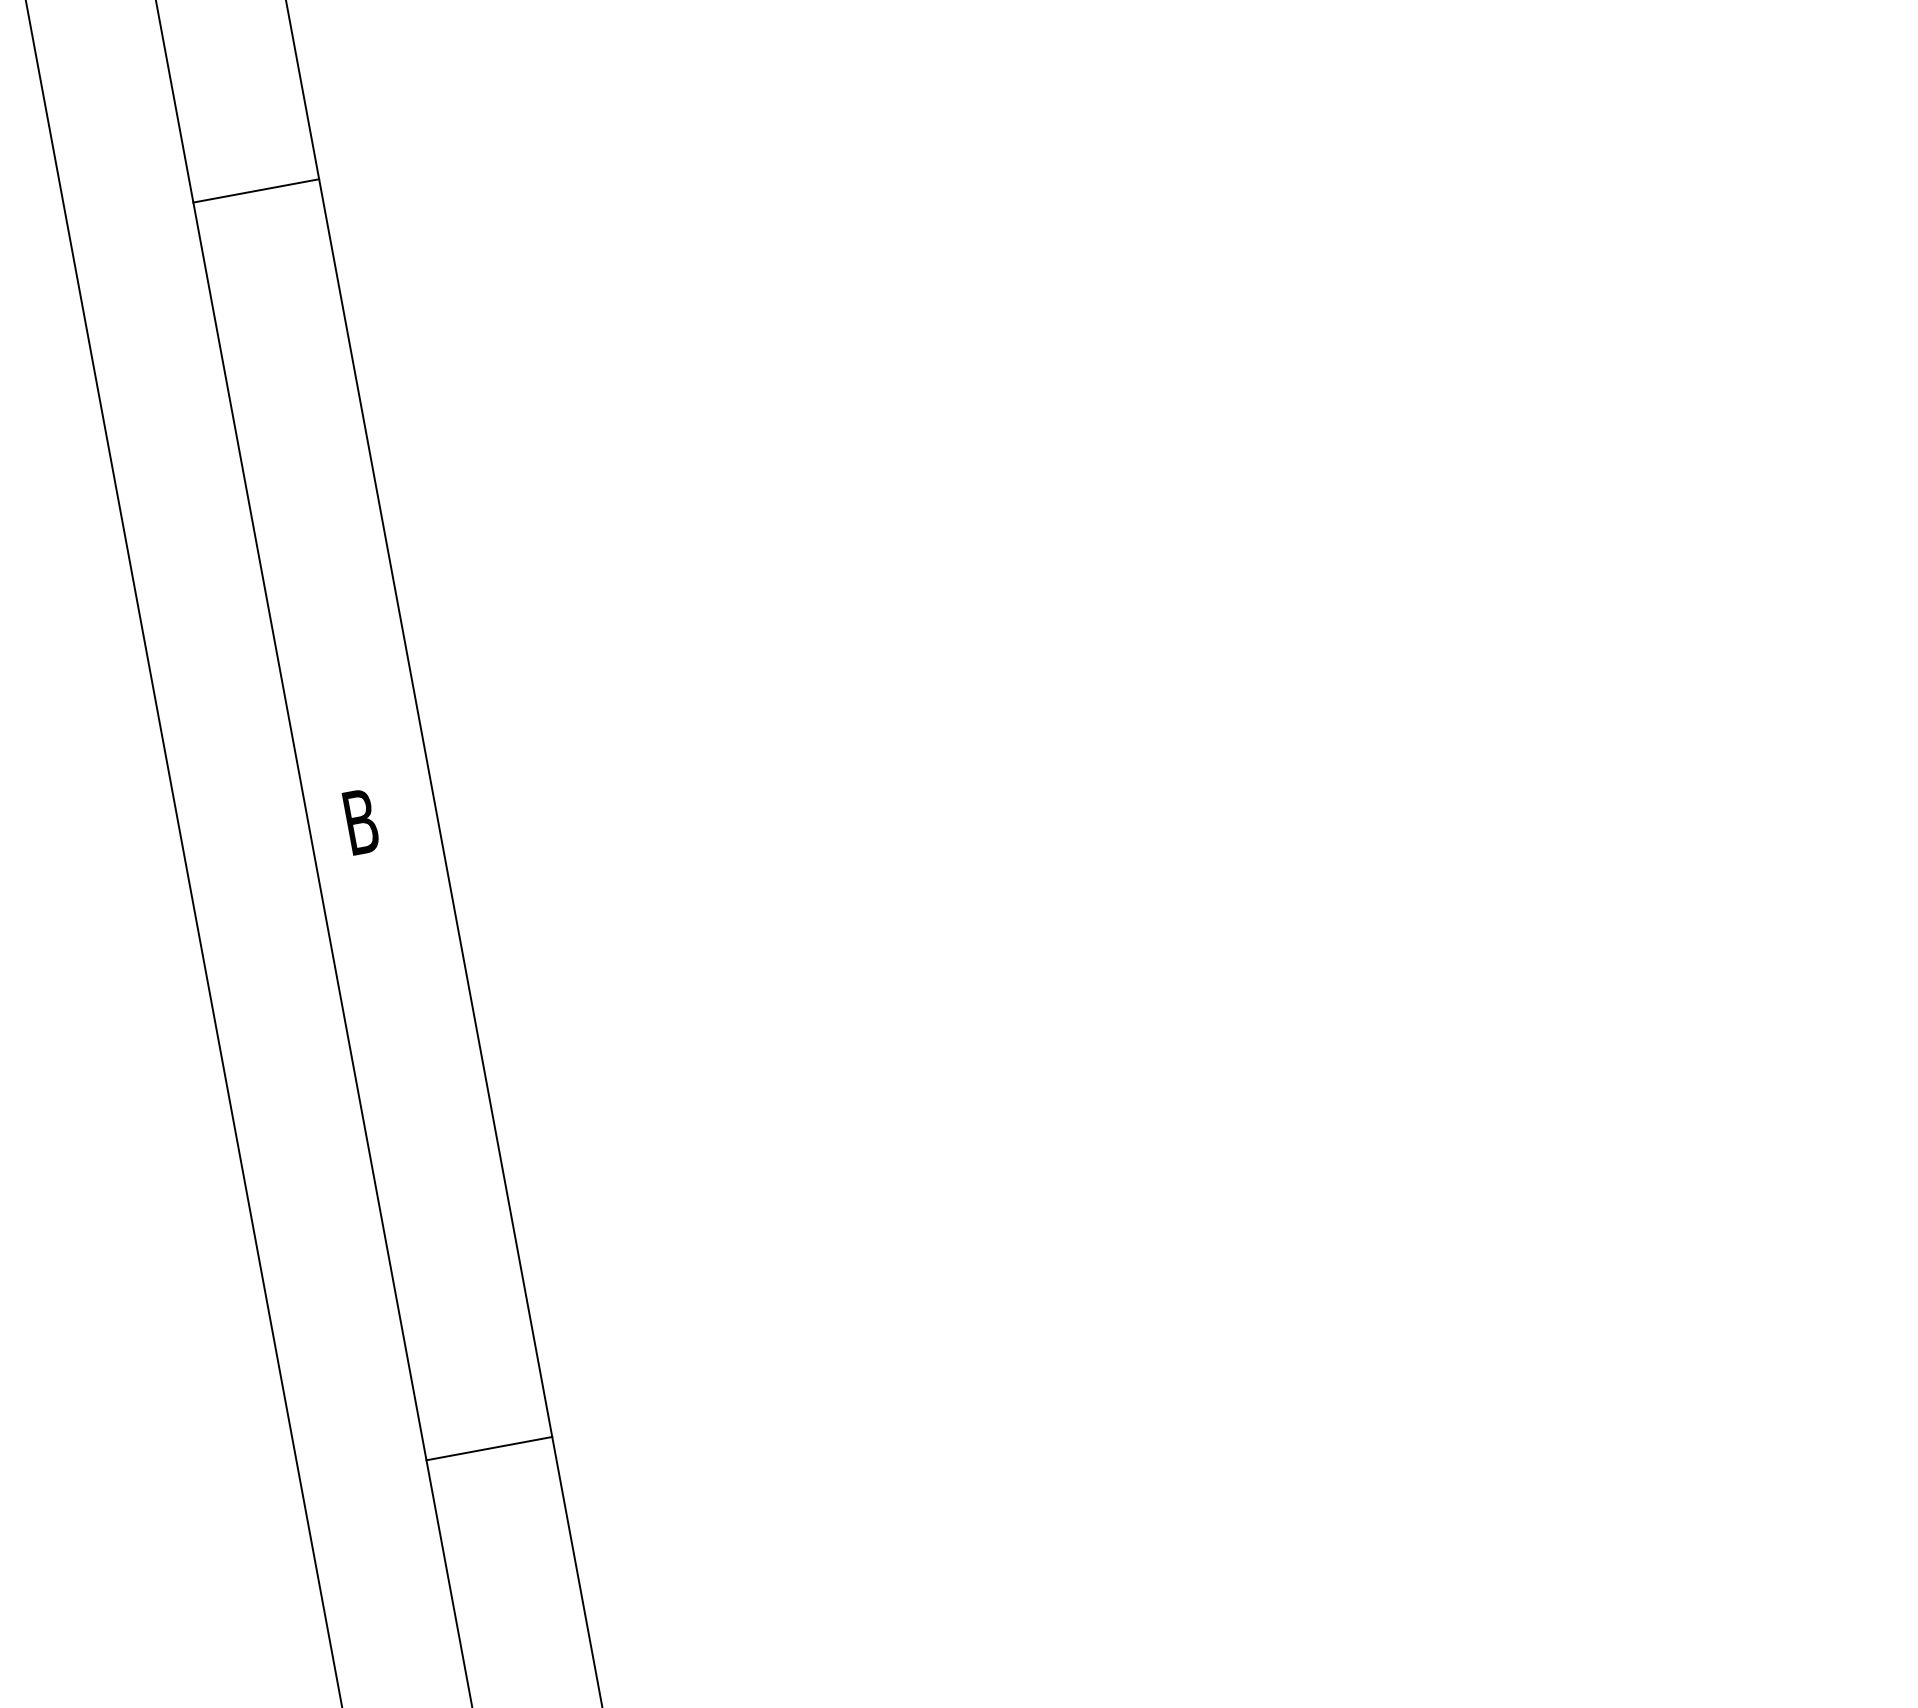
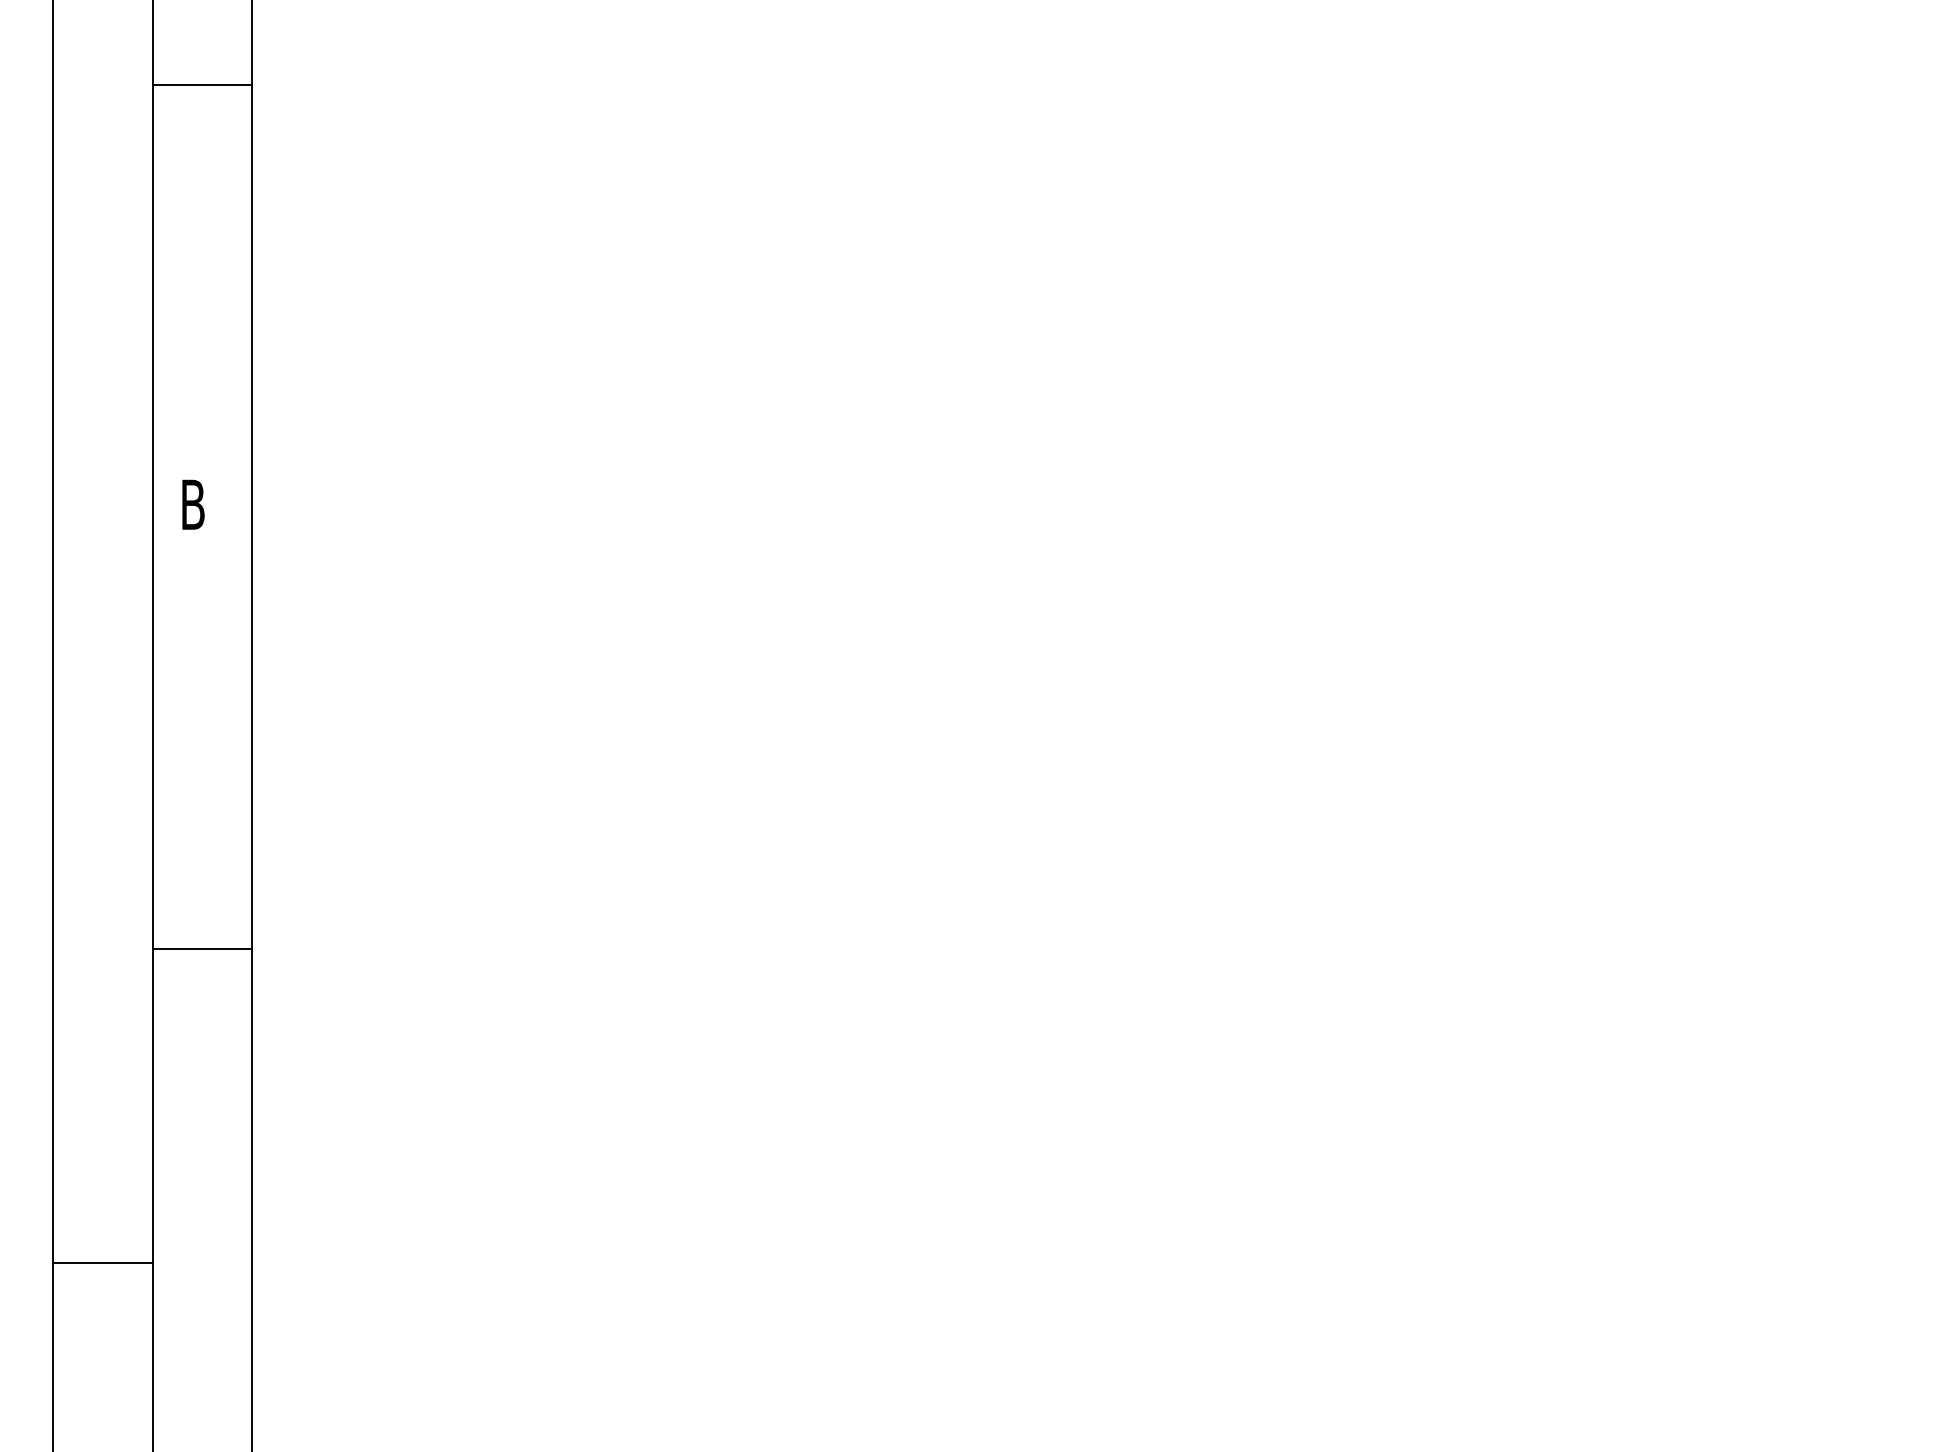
line: (256, 190) -> (202, 84), moved
line: (489, 1448) -> (202, 948), moved

